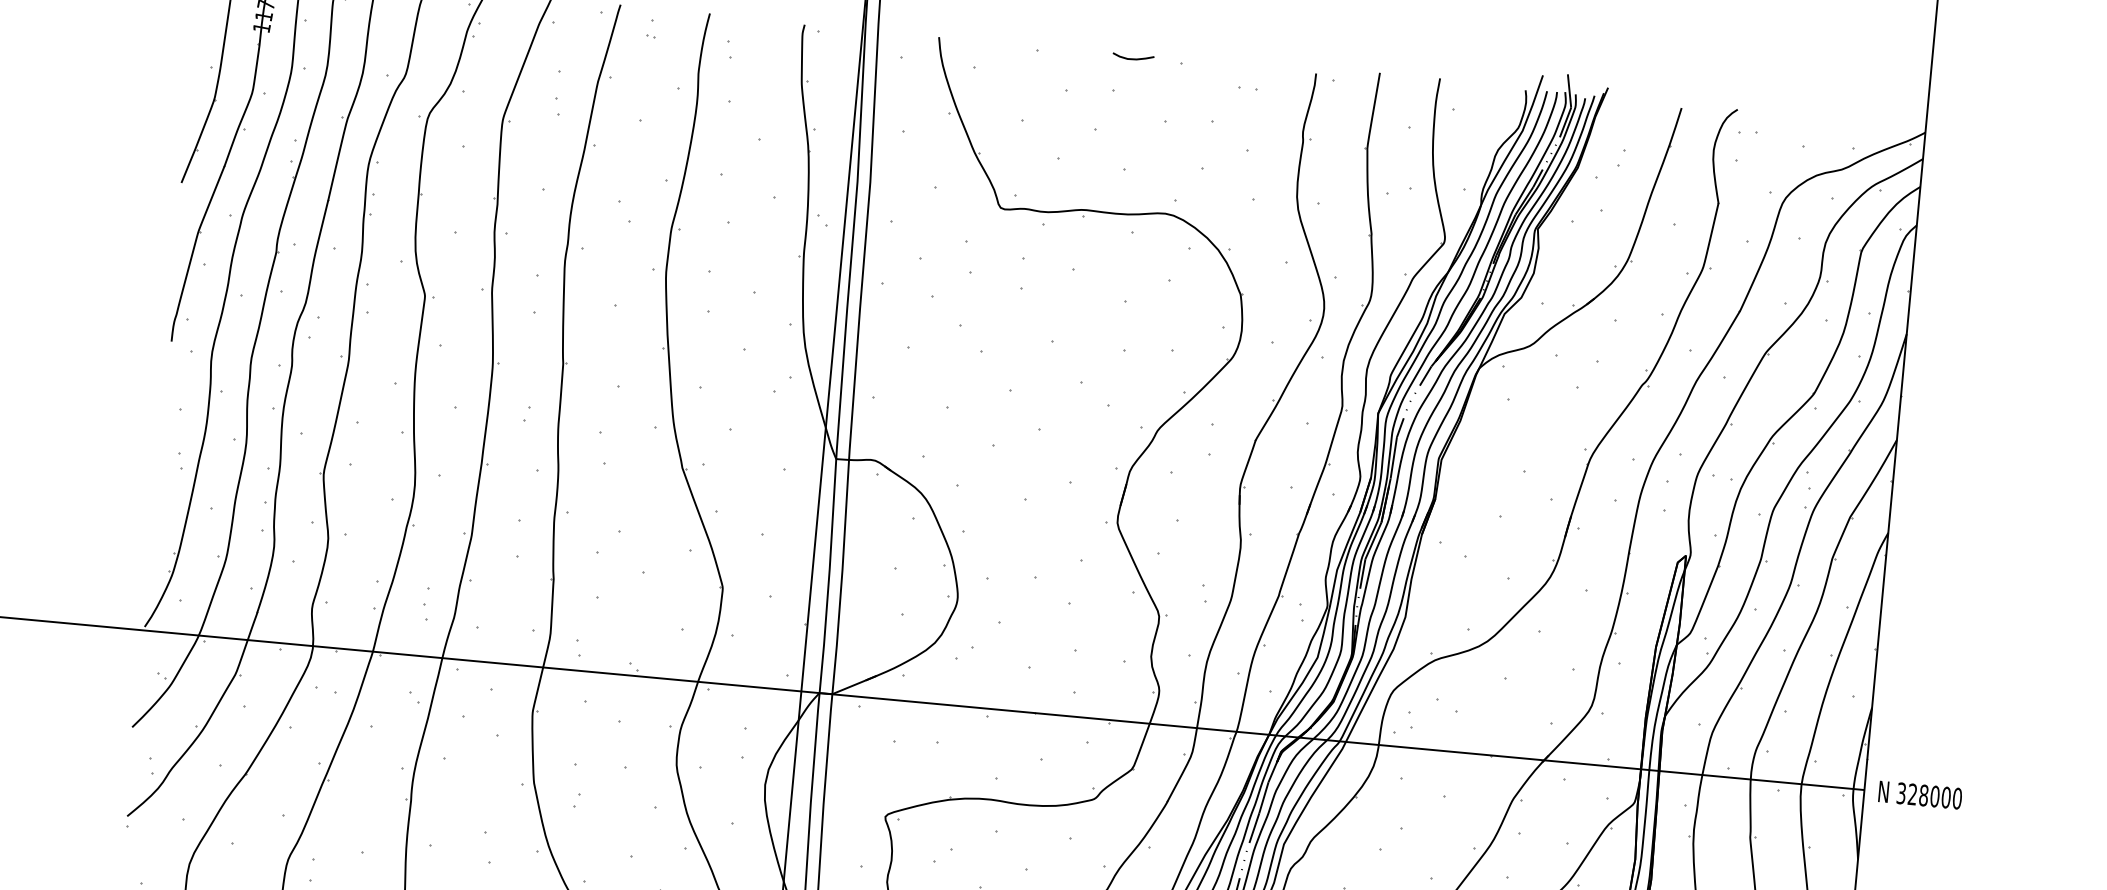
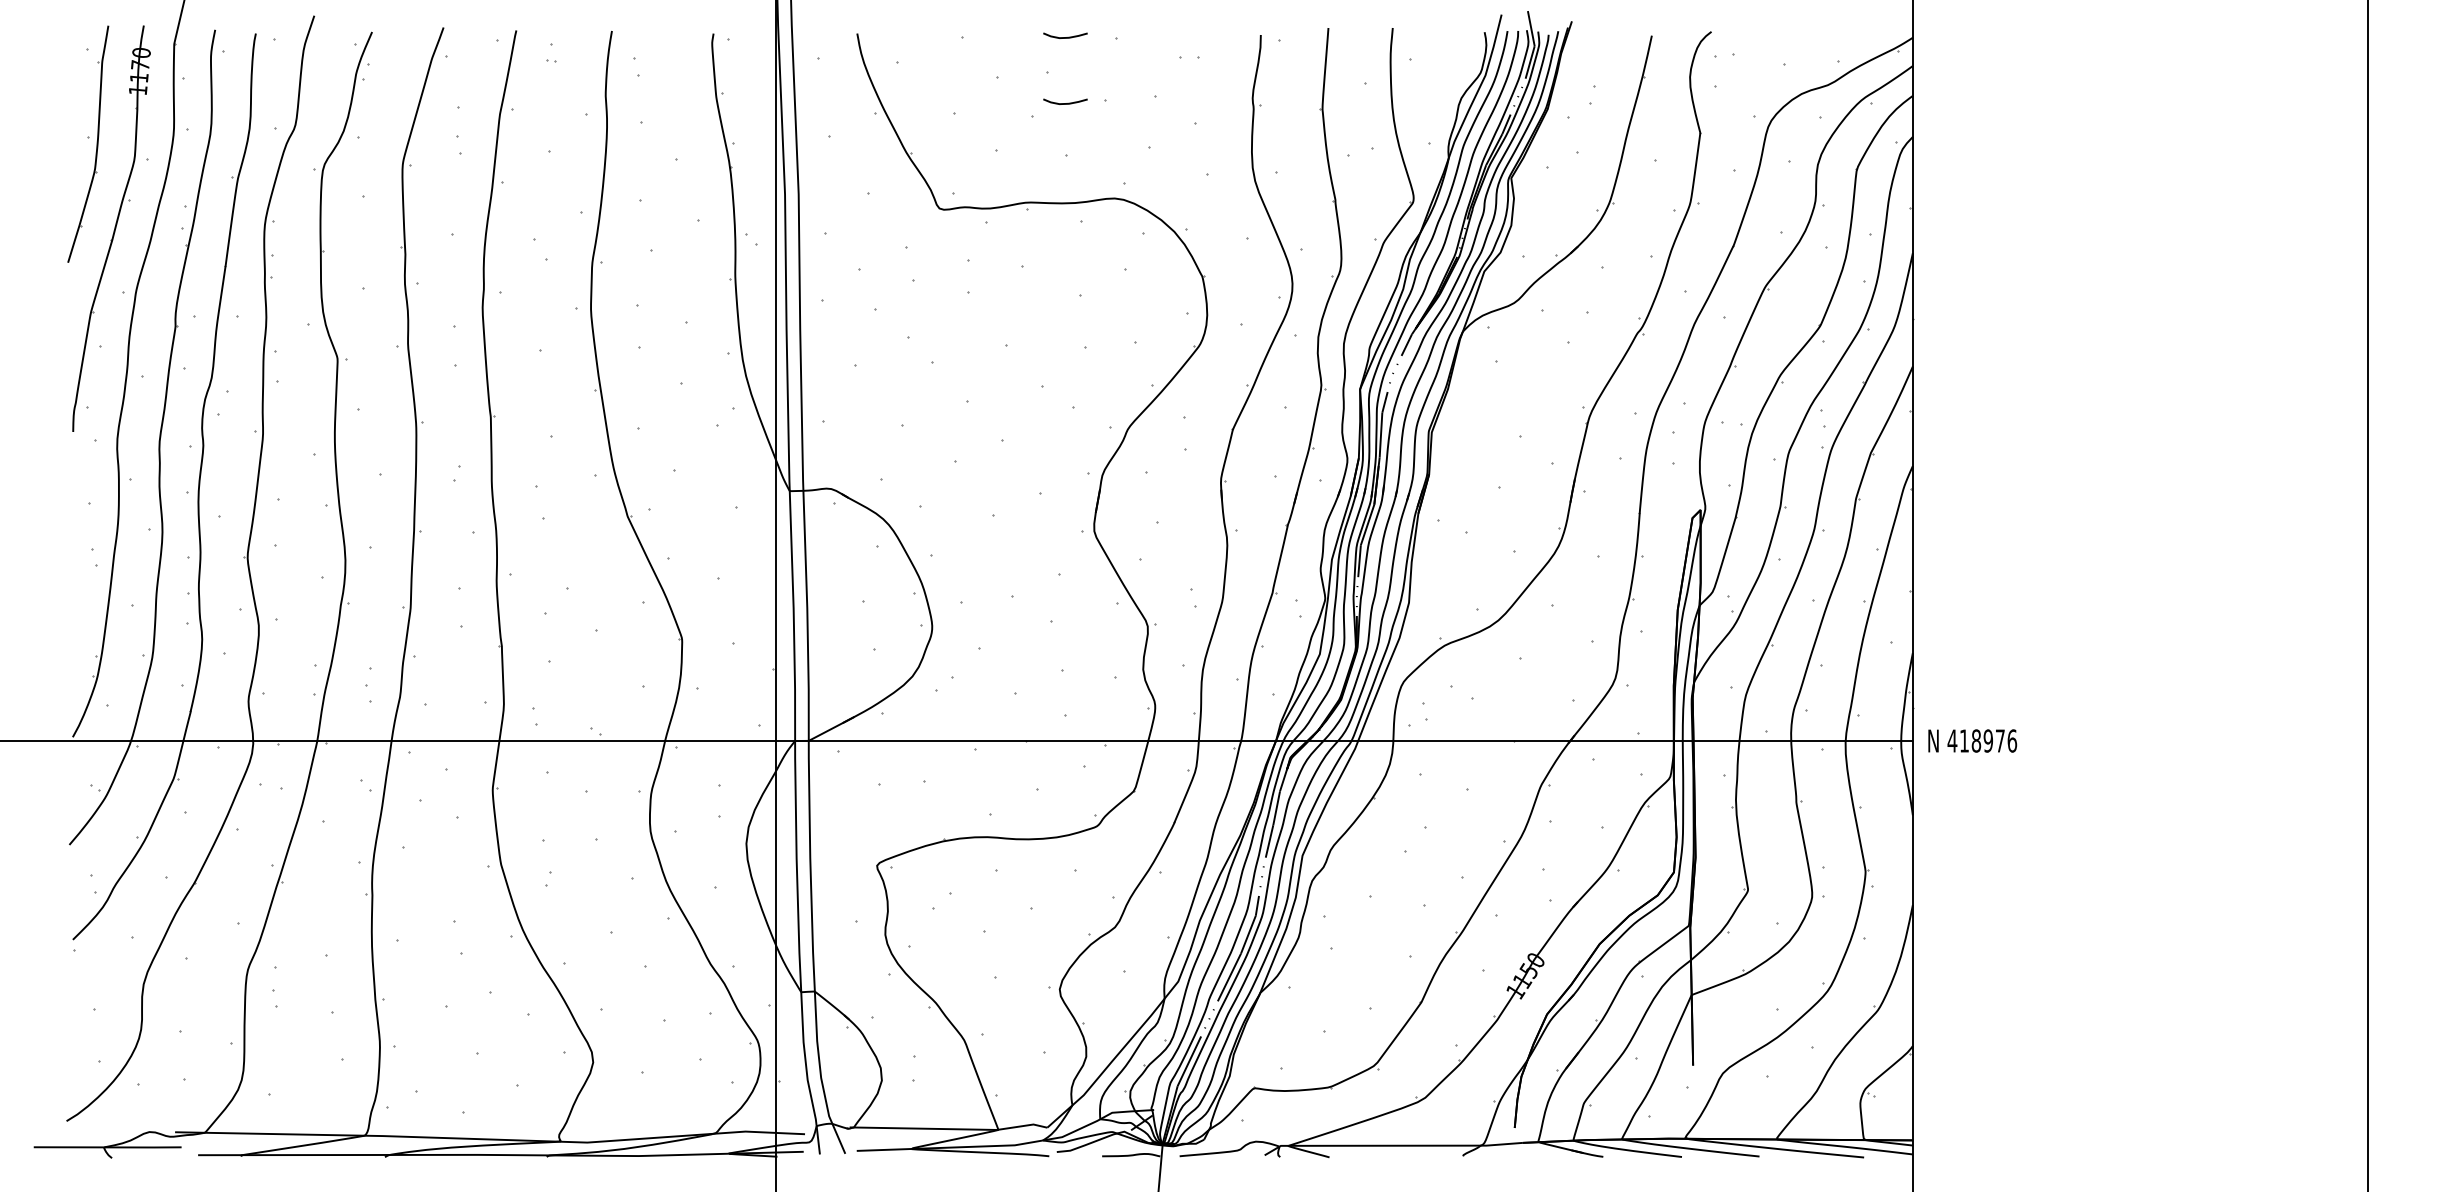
curve: (1127, 120) -> (1065, 103), added
text: (1929, 795) -> (1982, 740), 328000 -> 418976

